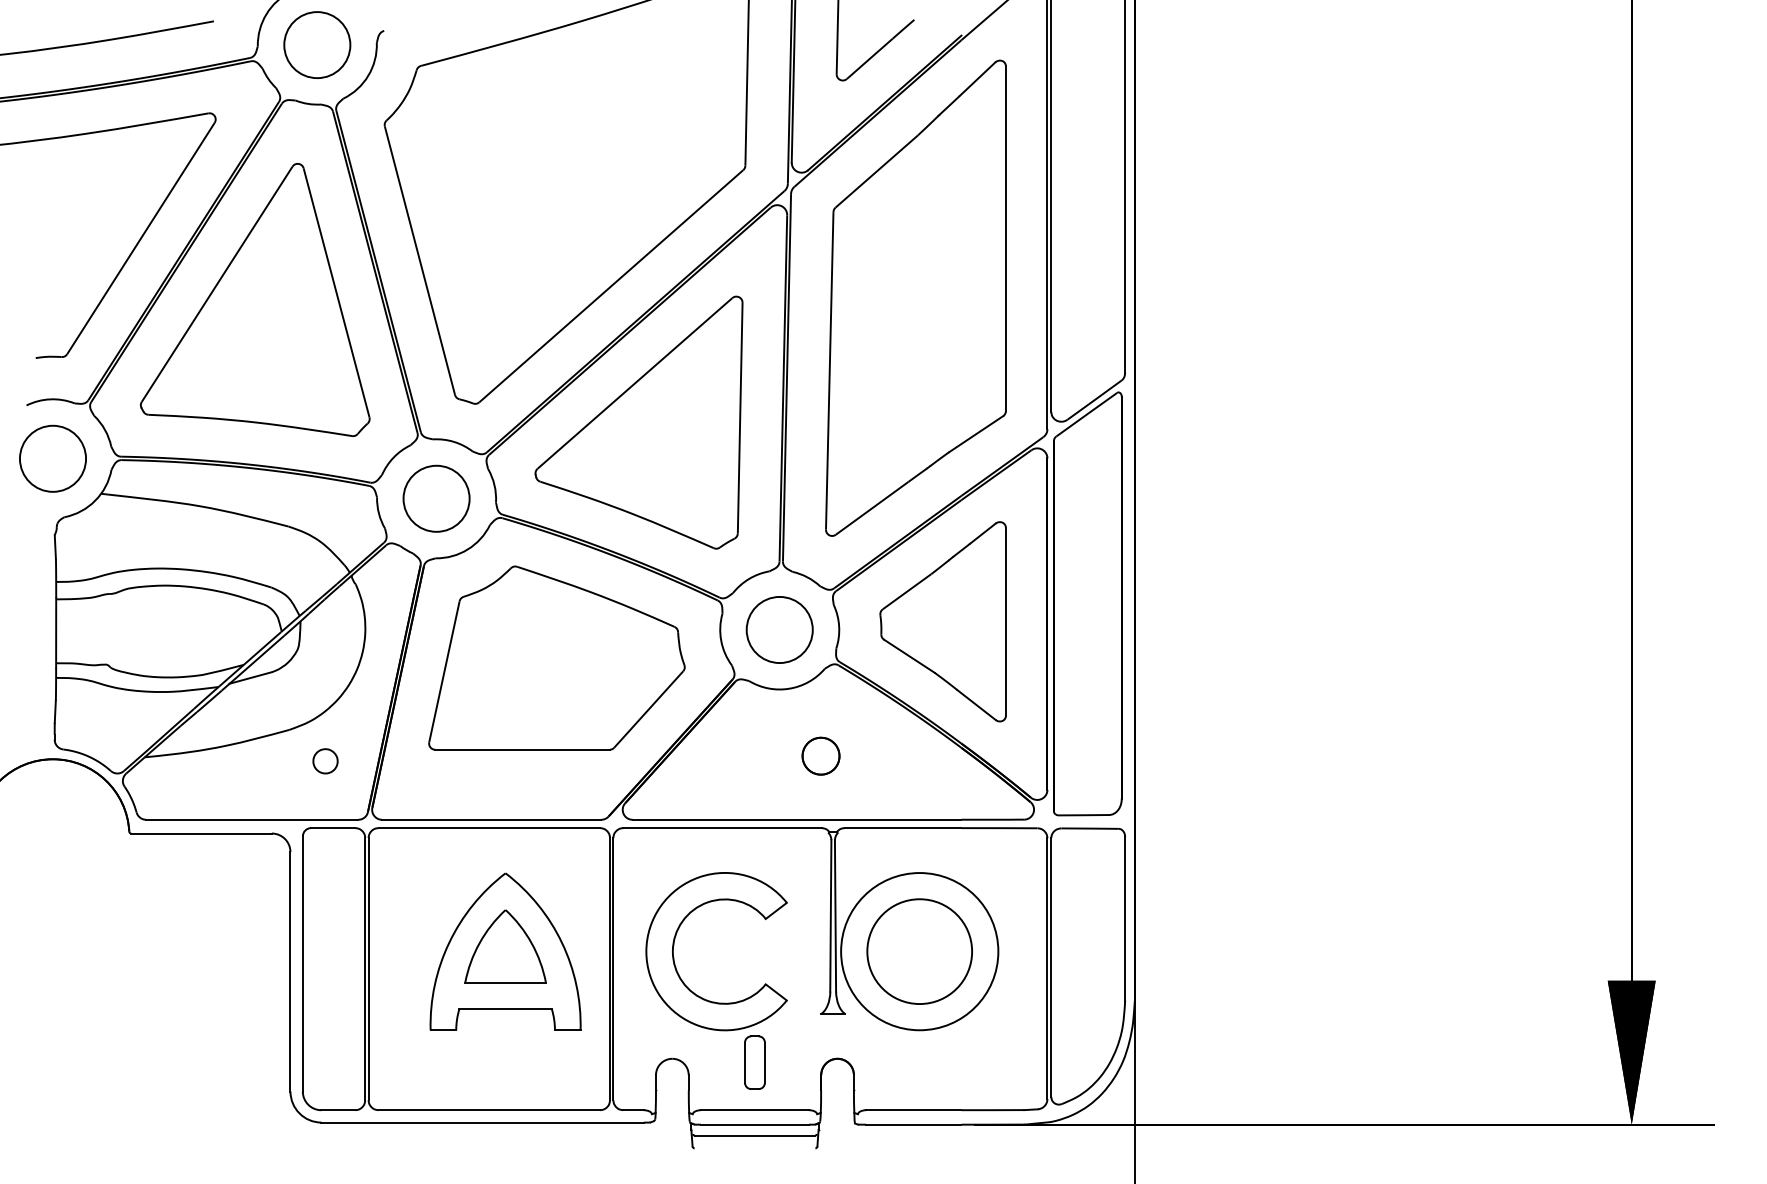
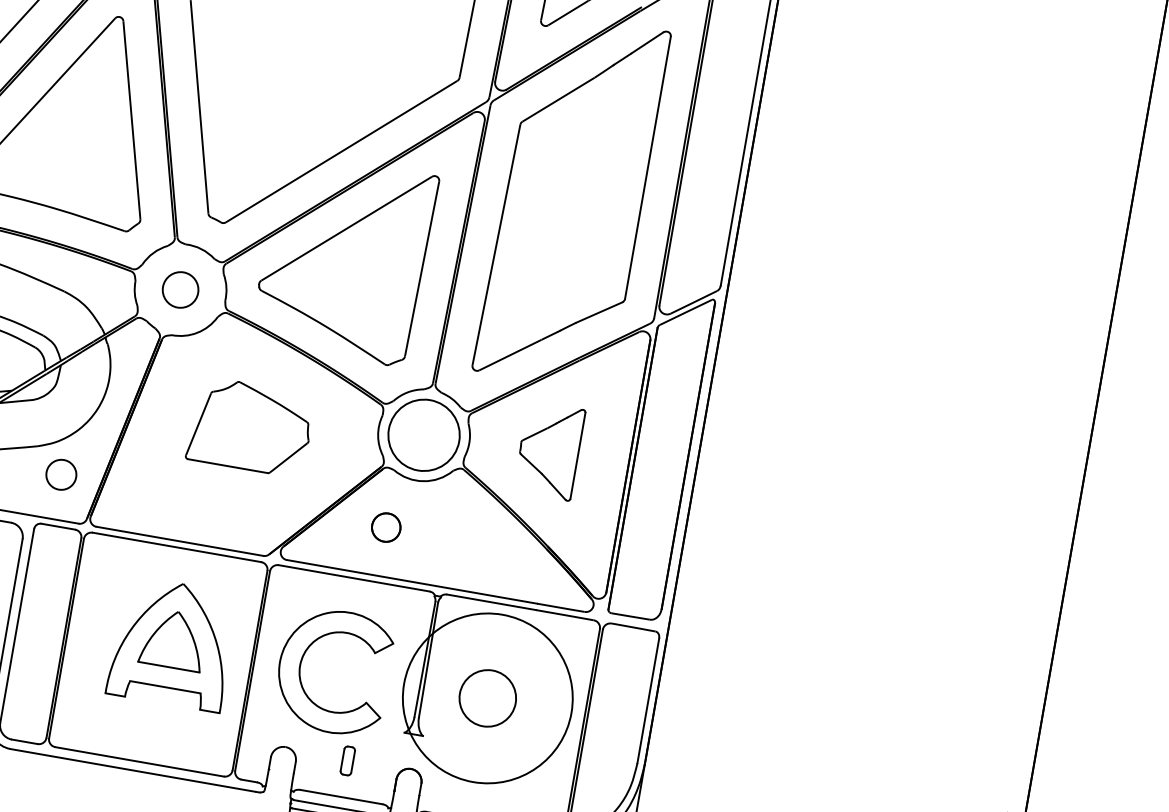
circle: (436, 498) -> (180, 289), size x0.7
part: (942, 621) -> (548, 450), size x0.6
circle: (779, 629) -> (423, 434), size x1.4
part: (556, 657) -> (250, 426), size x0.6
part: (820, 755) -> (385, 526), moved
part: (325, 761) -> (61, 475), size x1.6
circle: (919, 951) -> (487, 698), size x0.7
circle: (919, 951) -> (487, 698), size x1.4
part: (754, 1062) -> (347, 760), size x0.7

